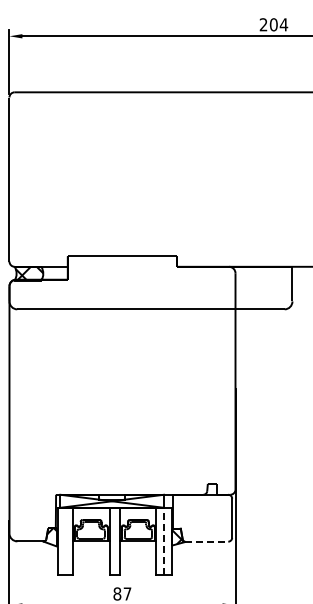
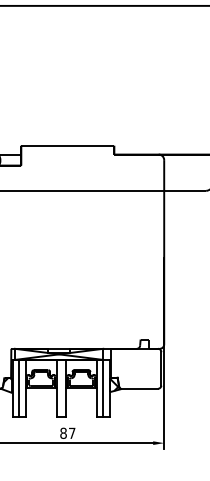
line: (65, 540) -> (19, 387), added
line: (163, 540) -> (102, 387), dashed -> solid
line: (206, 541) -> (139, 388), dashed -> solid

